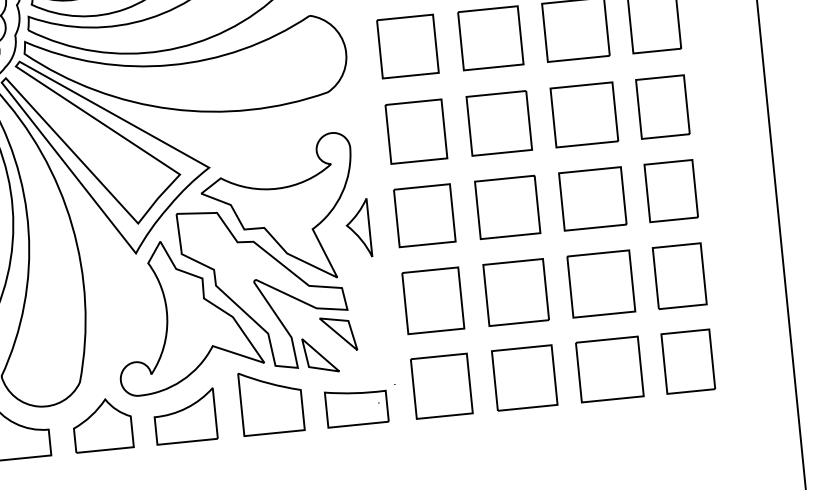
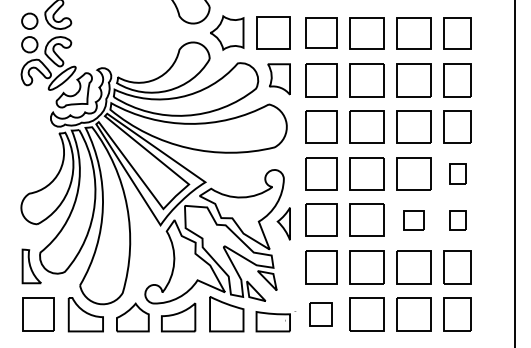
part: (662, 106) -> (457, 173), size x0.6
part: (670, 189) -> (457, 219), size x0.6
part: (591, 197) -> (413, 219), size x0.6
part: (442, 385) -> (321, 314), size x0.7

